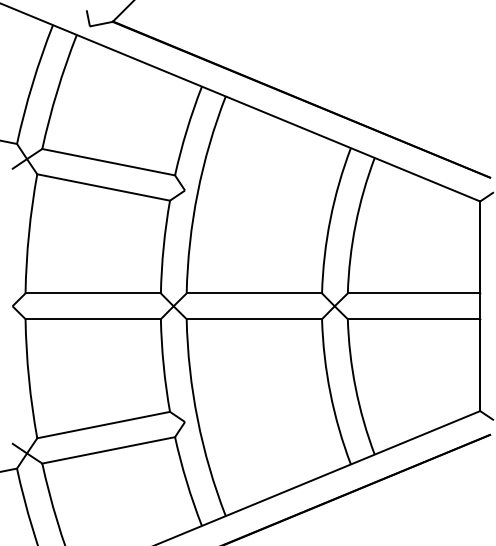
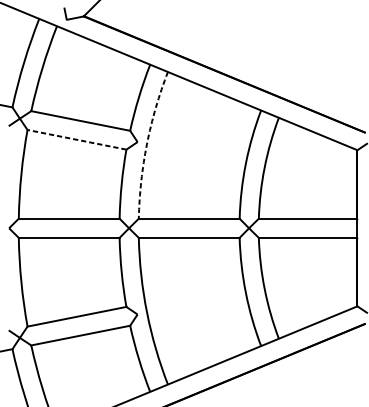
line: (103, 187) -> (76, 139), solid -> dashed
arc: (197, 193) -> (146, 144), solid -> dashed

